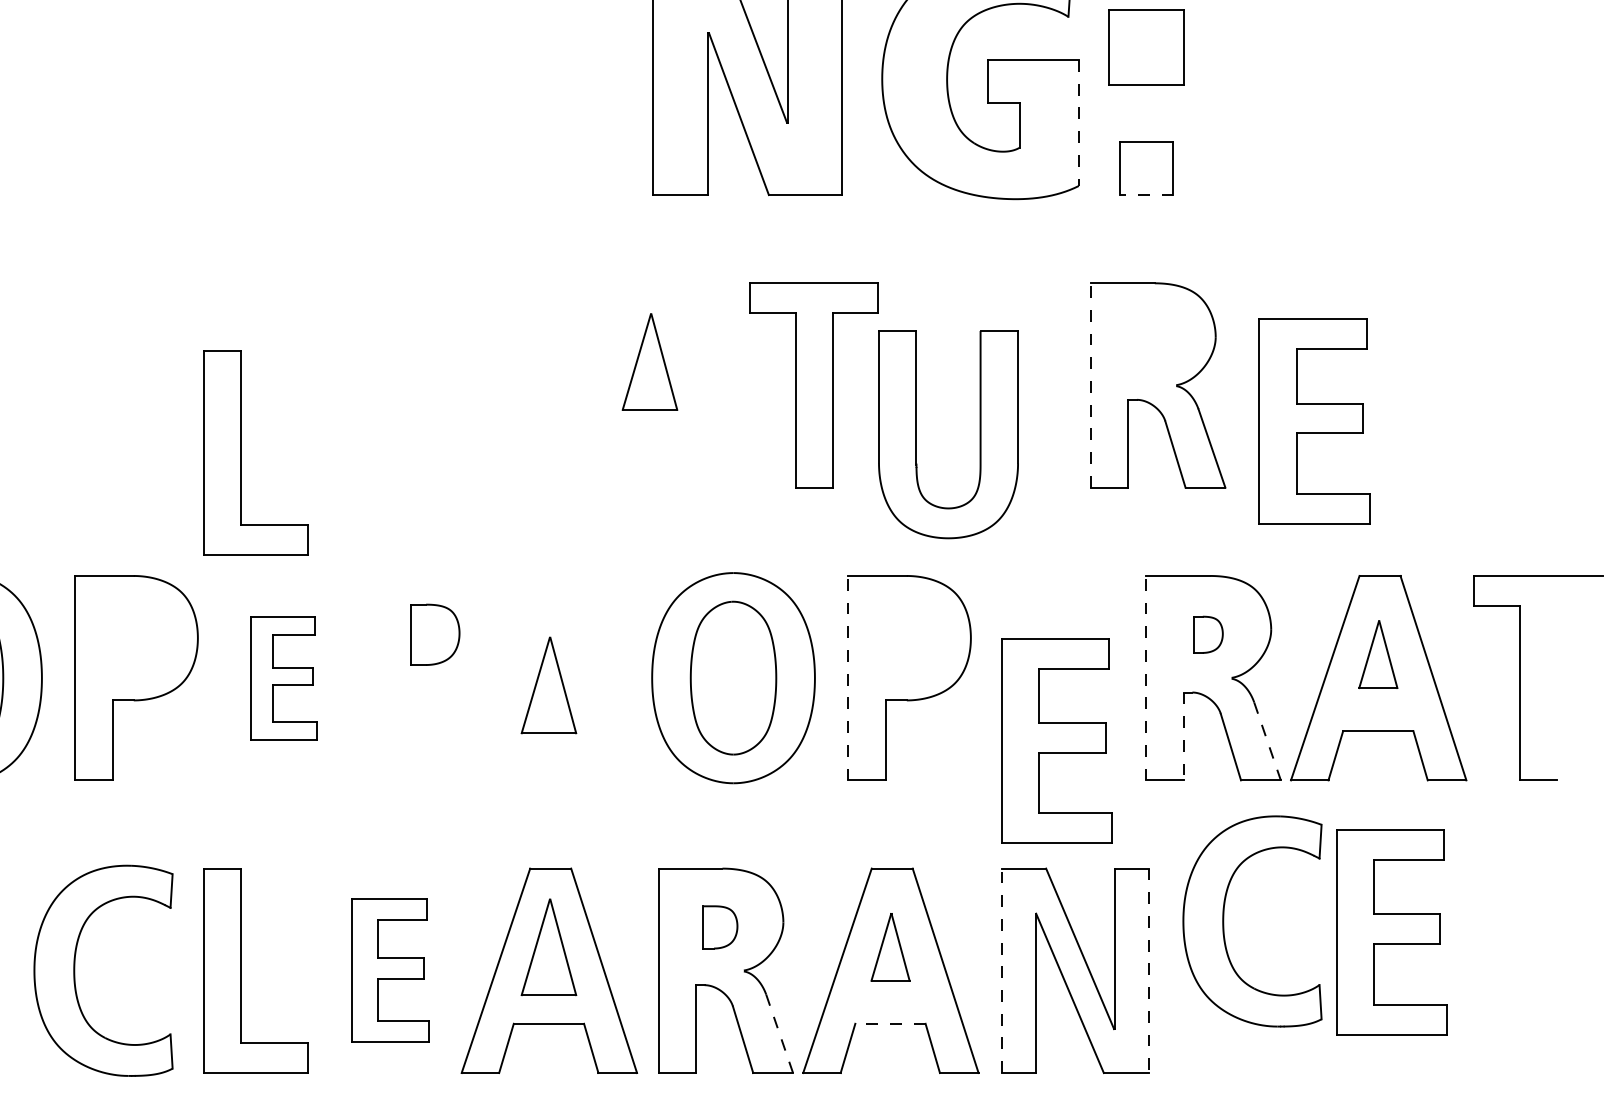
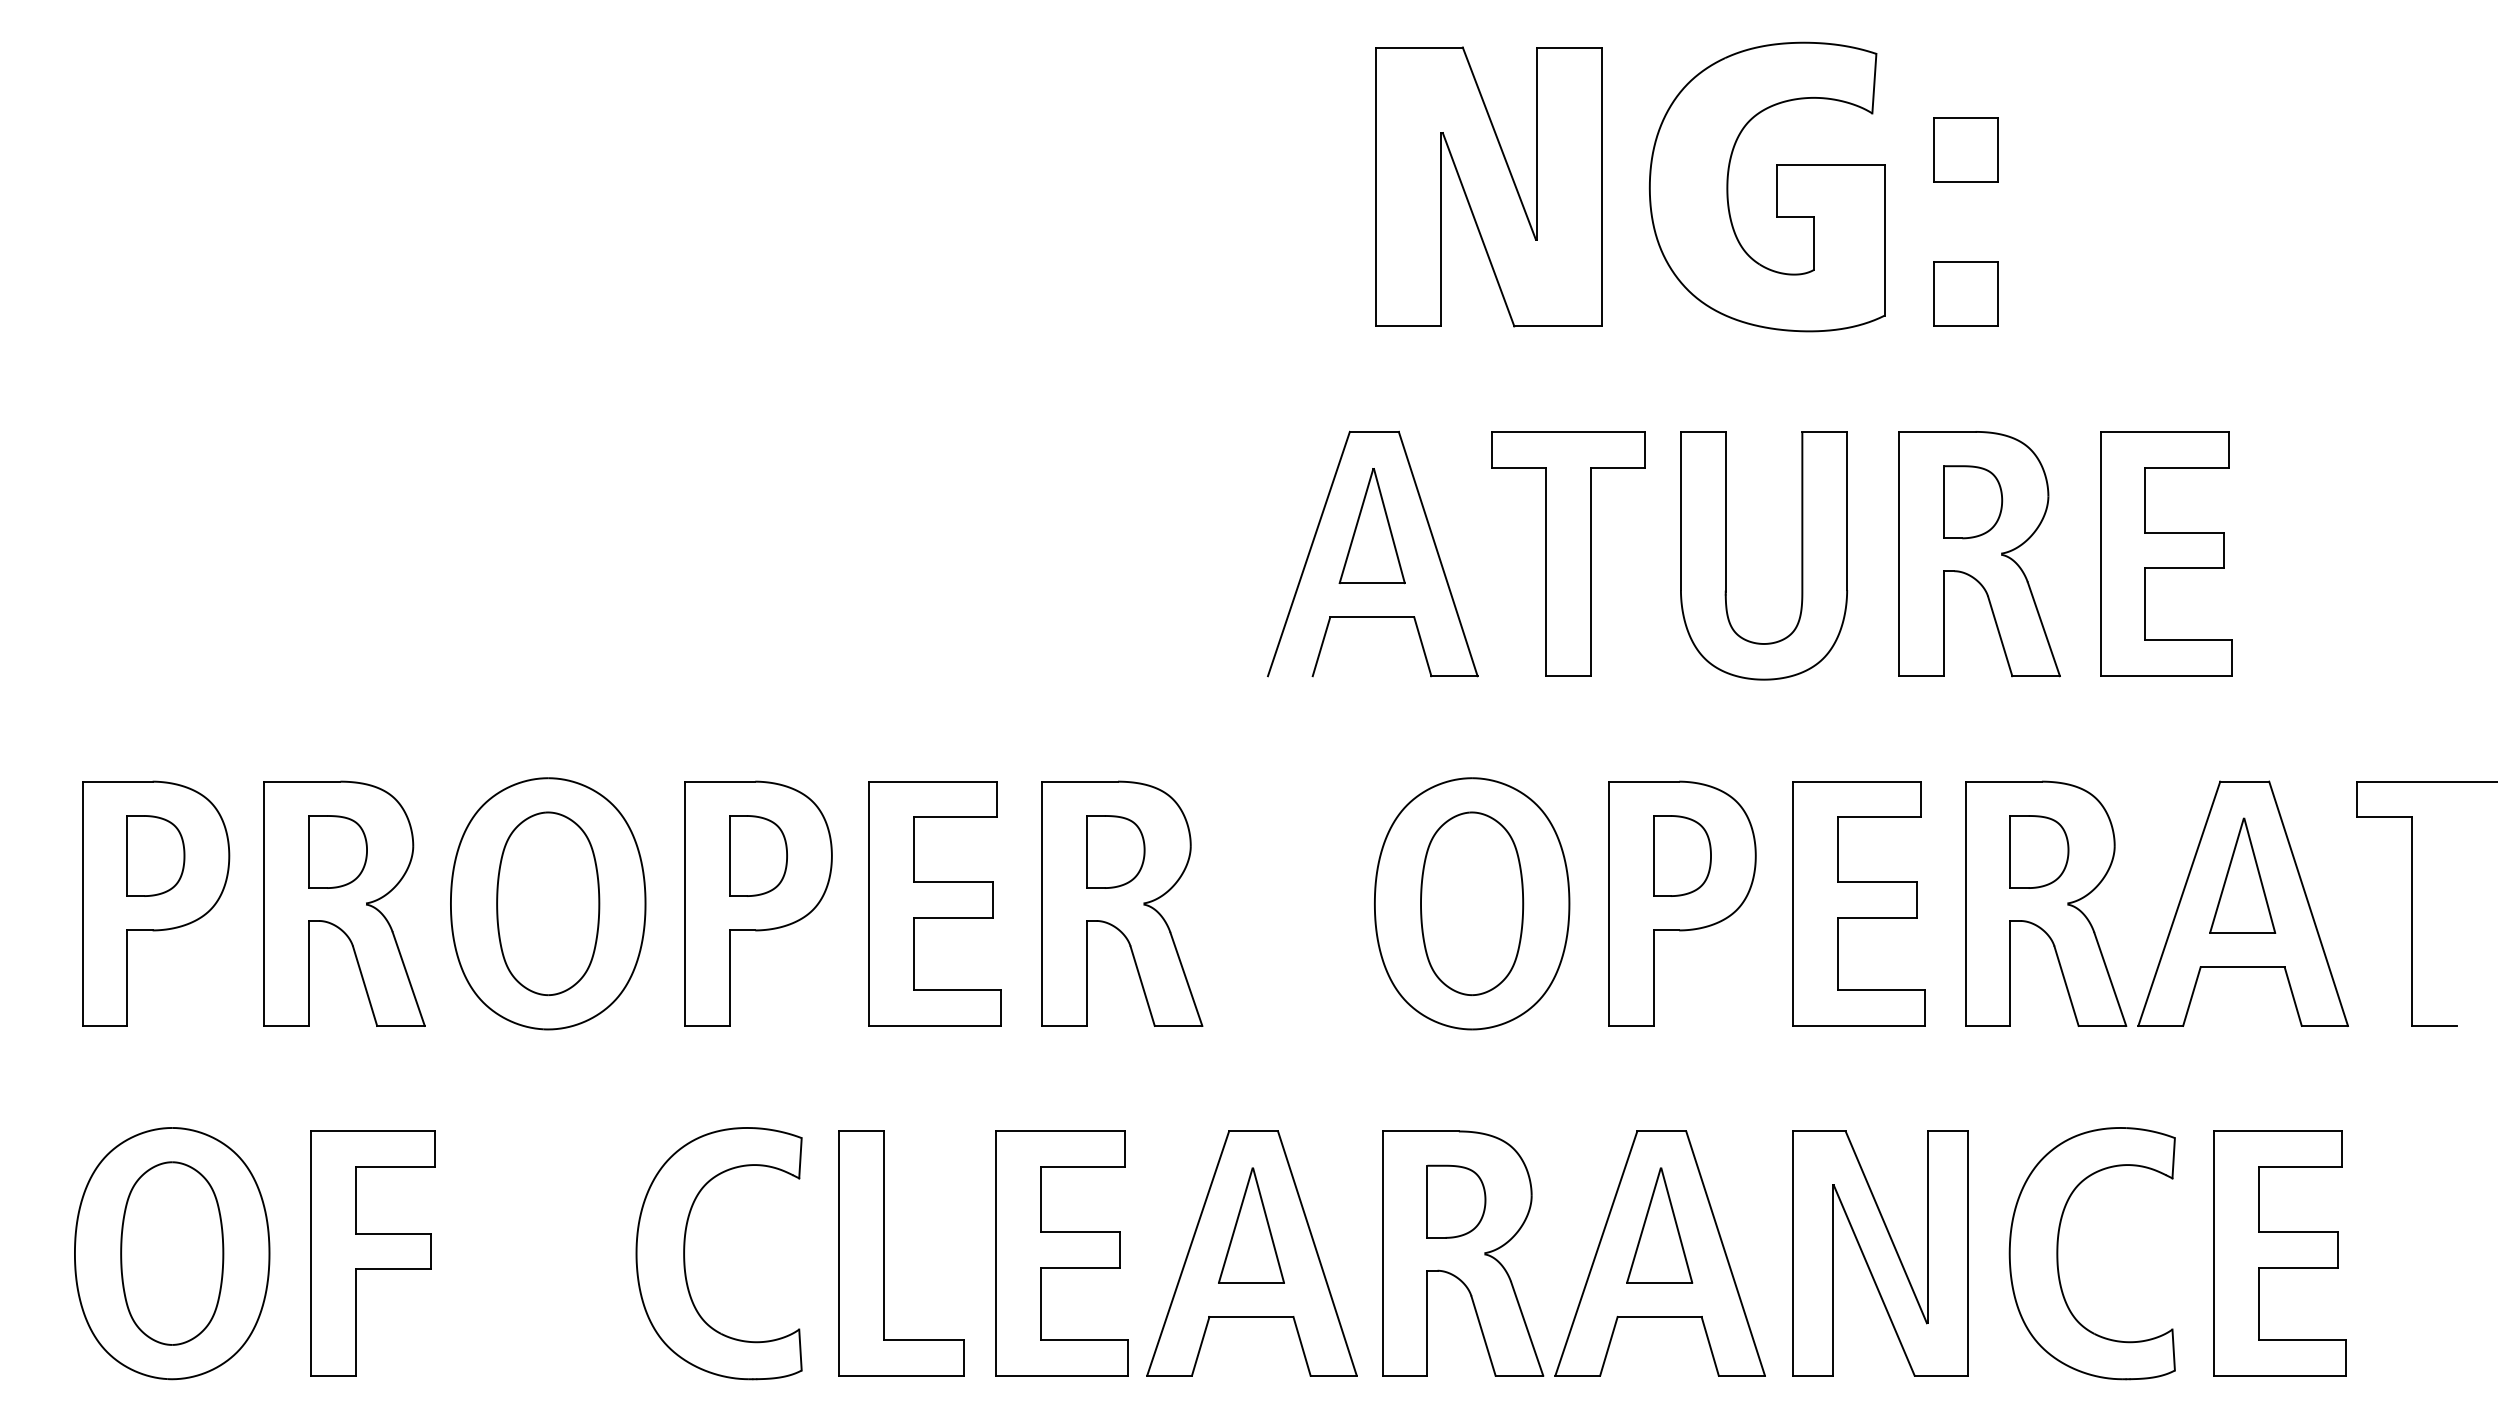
part: (1146, 47) -> (1965, 149), size x0.71
line: (1078, 123) -> (1884, 240), dashed -> solid
line: (1146, 195) -> (1965, 326), dashed -> solid
part: (1153, 342) -> (1973, 502), added
part: (603, 369) -> (1316, 535), added
line: (1091, 385) -> (1899, 553), dashed -> solid
part: (1314, 421) -> (2166, 553), moved
part: (917, 434) -> (1726, 555), moved
part: (241, 452) -> (884, 634), removed
part: (1208, 634) -> (2039, 851), size x1.67
part: (136, 637) -> (758, 855), added
part: (909, 637) -> (1682, 855), added
part: (1378, 654) -> (2242, 875), size x1.43
part: (283, 677) -> (934, 903), size x1.67
part: (441, 677) -> (1122, 903), added
line: (848, 677) -> (1609, 903), dashed -> solid
line: (1146, 677) -> (1965, 903), dashed -> solid
part: (548, 685) -> (1251, 912), removed
line: (1184, 736) -> (2010, 973), dashed -> solid
part: (1056, 740) -> (1858, 903), moved
line: (1267, 741) -> (2110, 979), dashed -> solid
part: (1224, 921) -> (2058, 1253), moved
part: (720, 927) -> (1456, 1201), size x1.43
part: (1391, 932) -> (2279, 1253), moved
part: (890, 947) -> (1659, 1225), size x1.43
part: (389, 970) -> (1061, 1253), size x1.43
line: (1001, 970) -> (1792, 1253), dashed -> solid
line: (1148, 971) -> (1968, 1254), dashed -> solid
line: (890, 1023) -> (1659, 1316), dashed -> solid
line: (779, 1033) -> (1527, 1328), dashed -> solid

